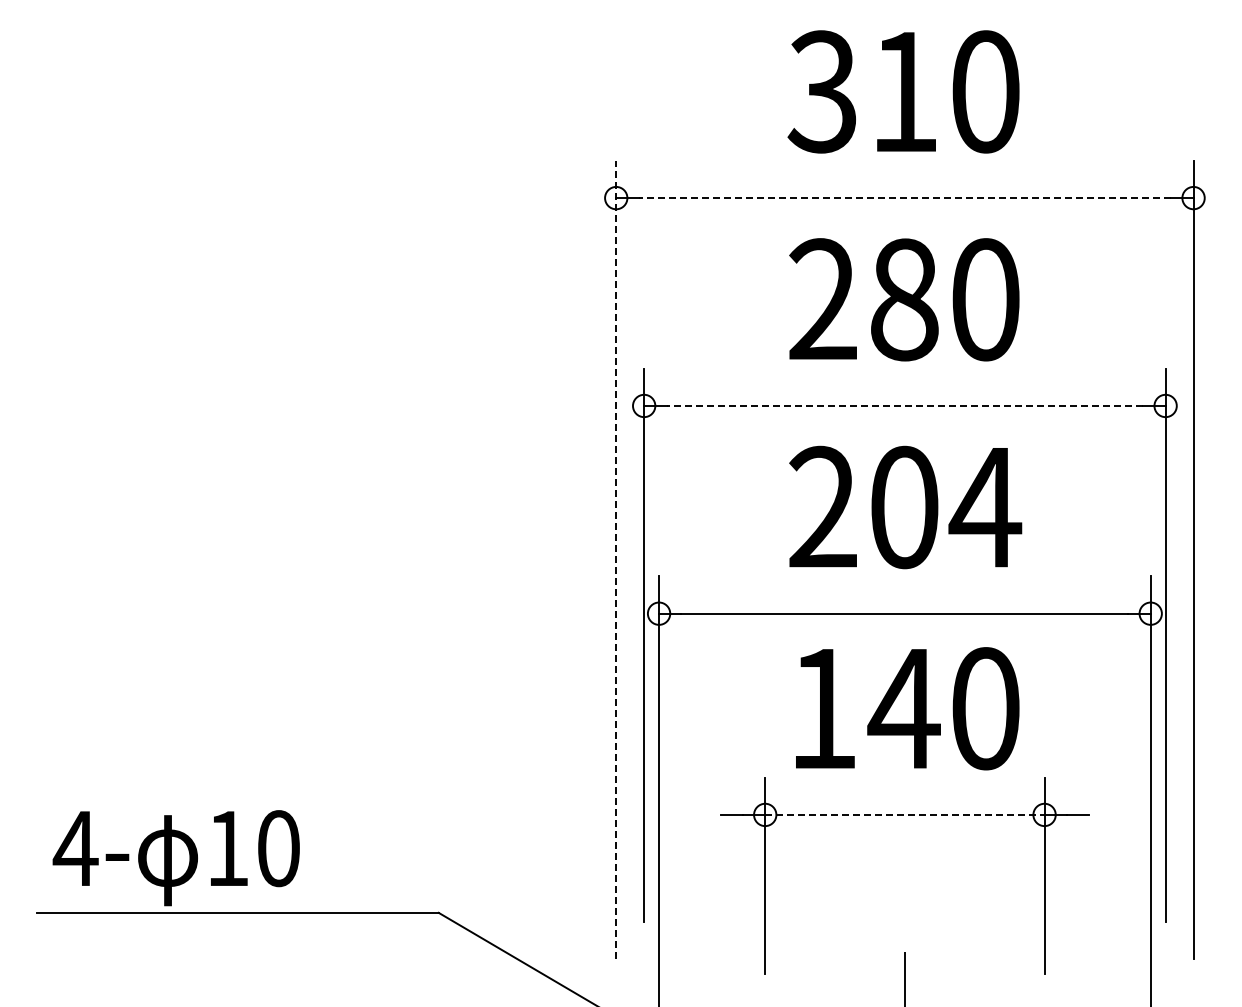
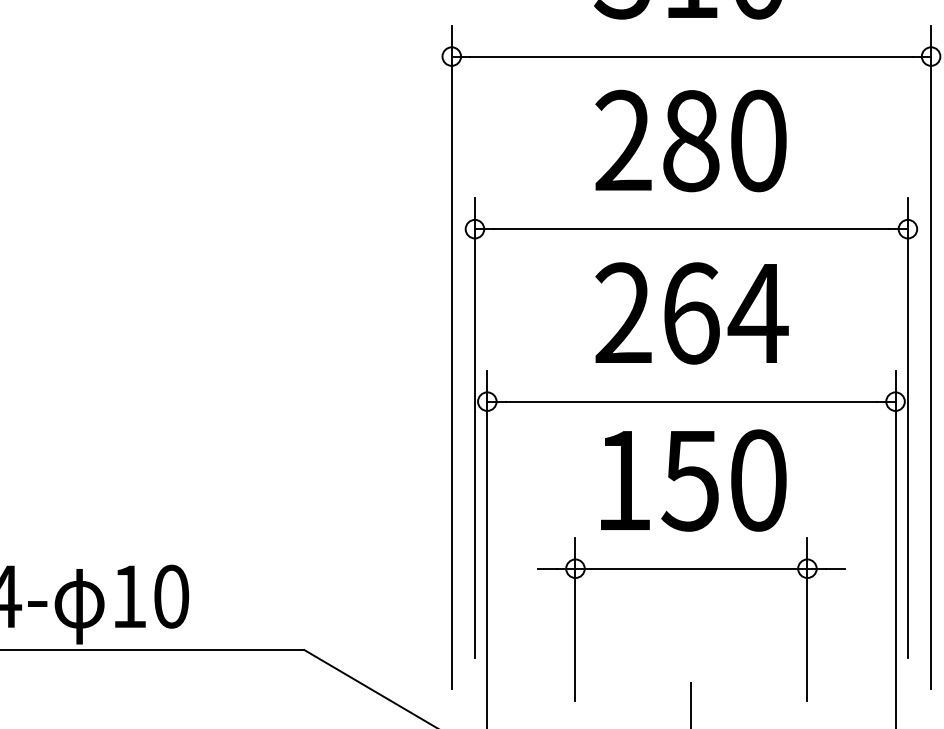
line: (904, 198) -> (691, 56), dashed -> solid
line: (904, 405) -> (691, 228), dashed -> solid
text: (905, 507) -> (691, 313), 204 -> 264
line: (616, 559) -> (451, 356), dashed -> solid
text: (903, 709) -> (690, 481), 140 -> 150
line: (904, 814) -> (691, 568), dashed -> solid

